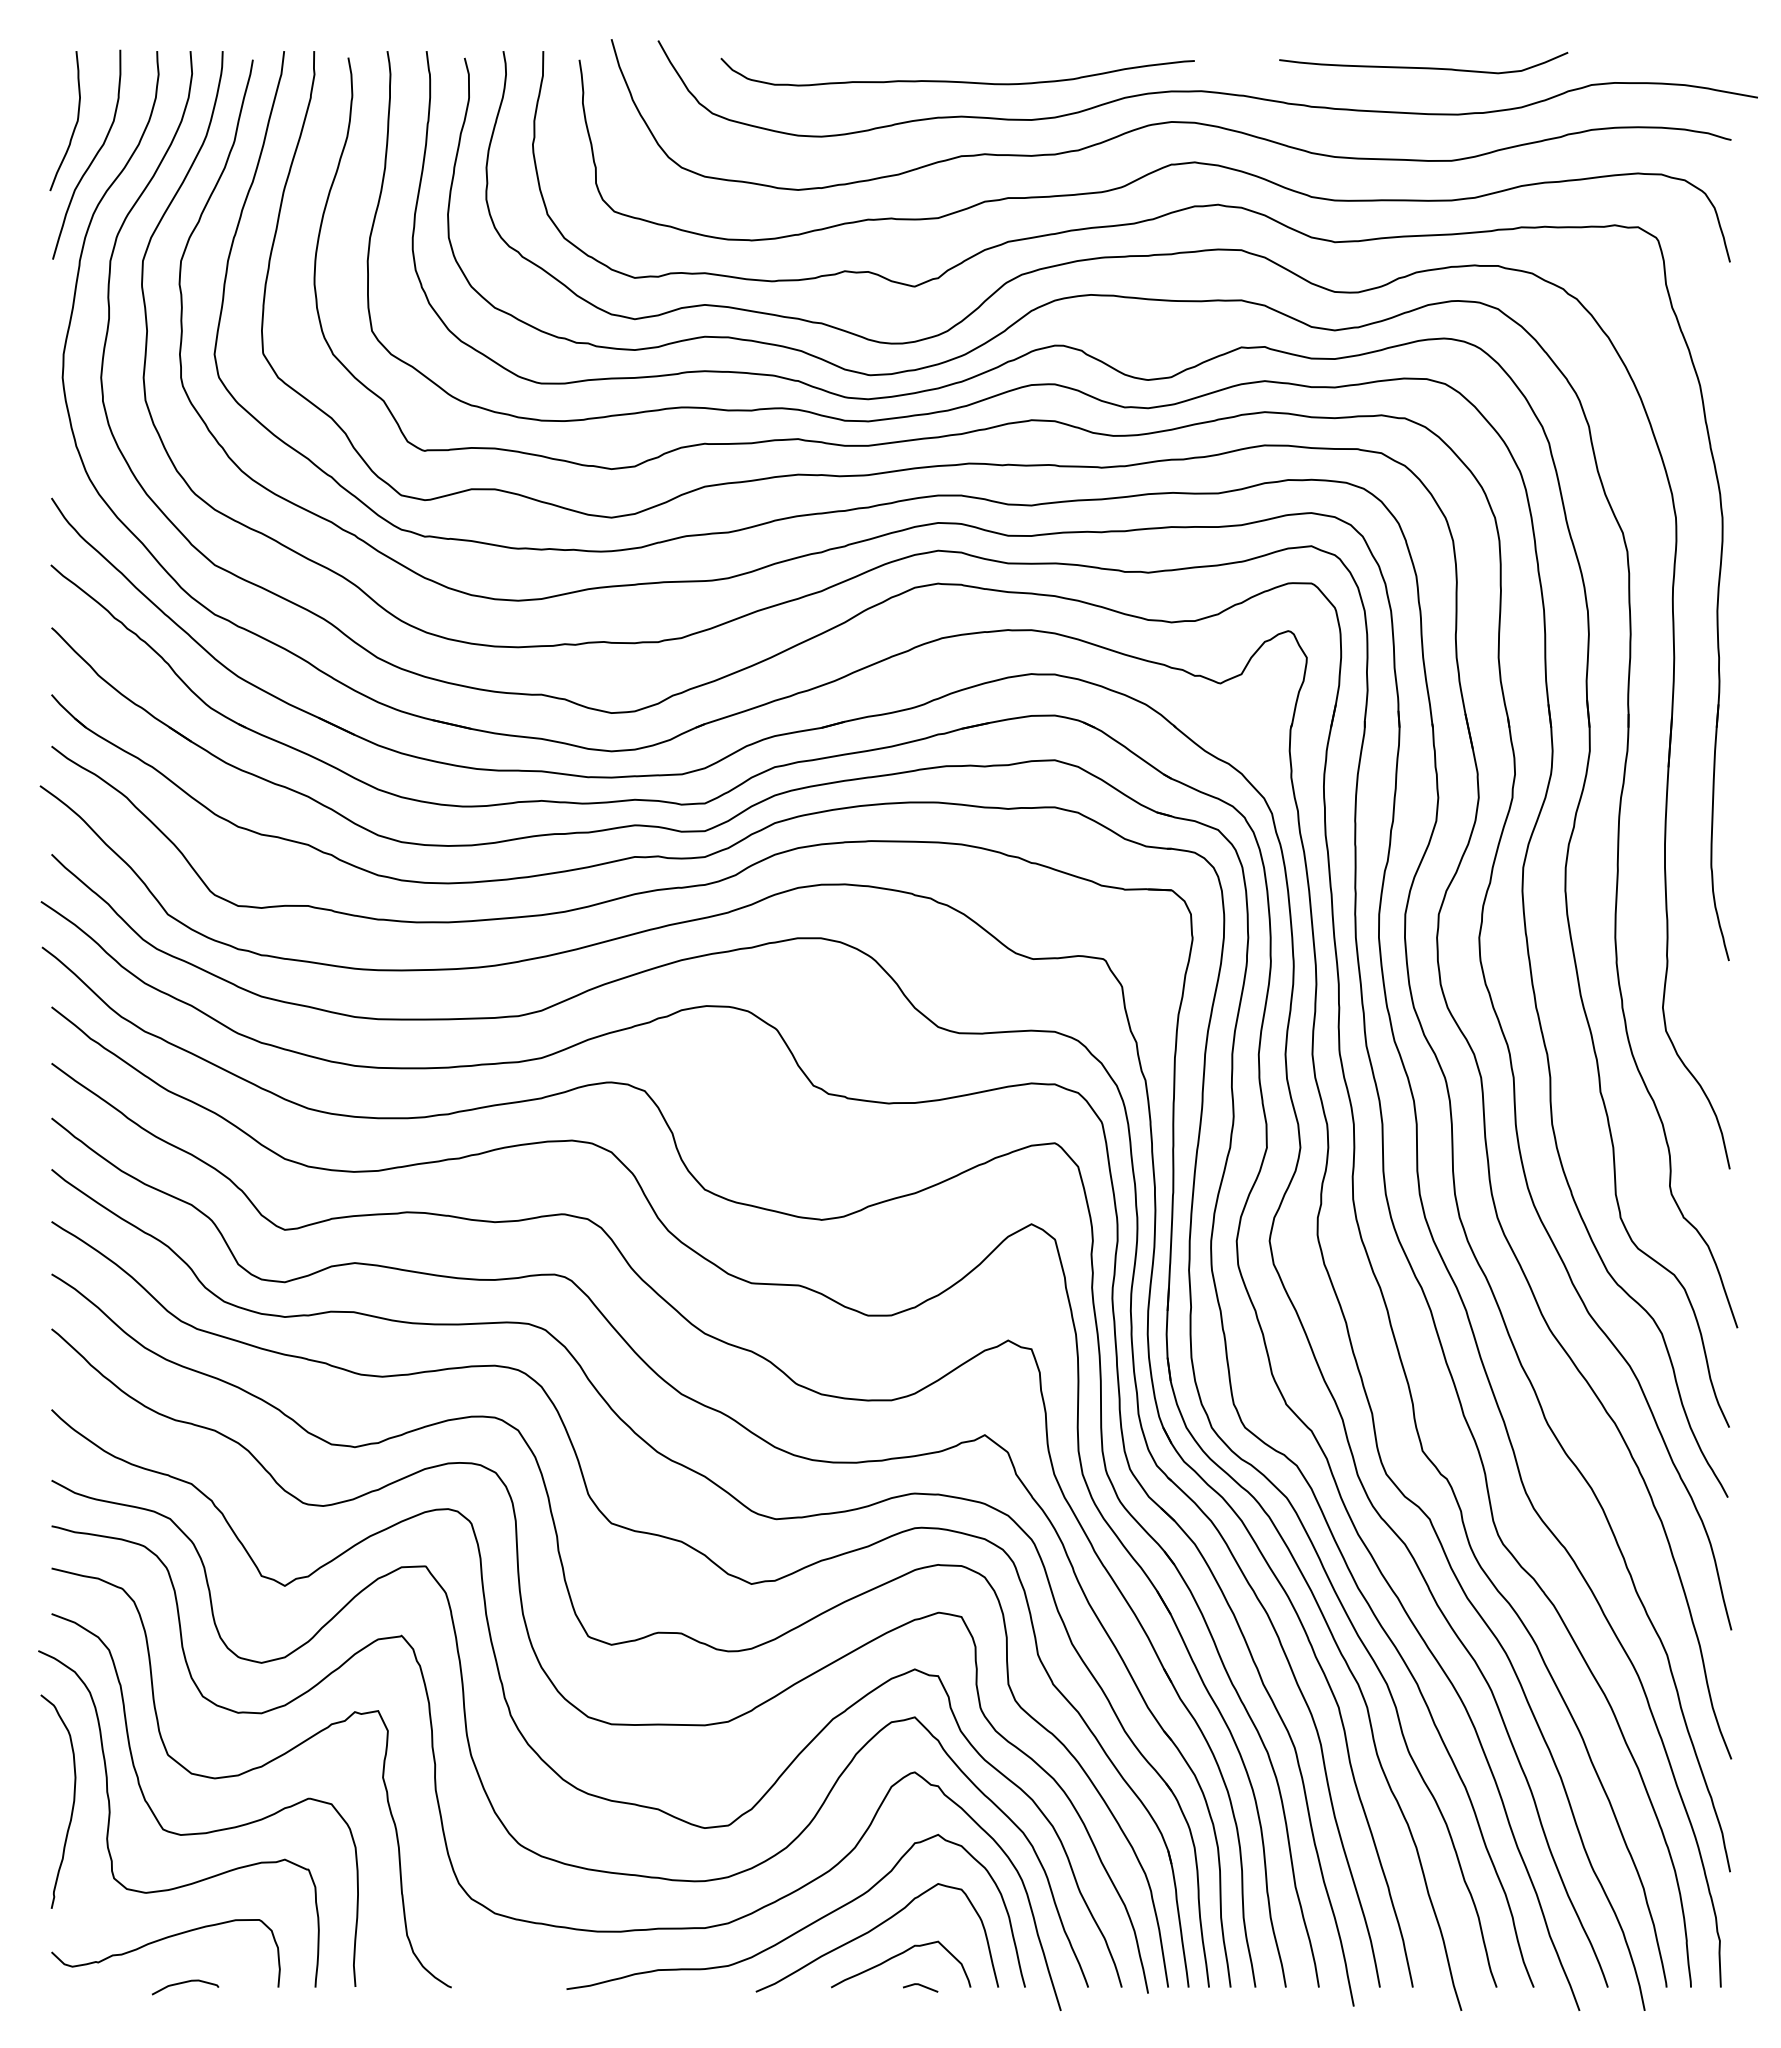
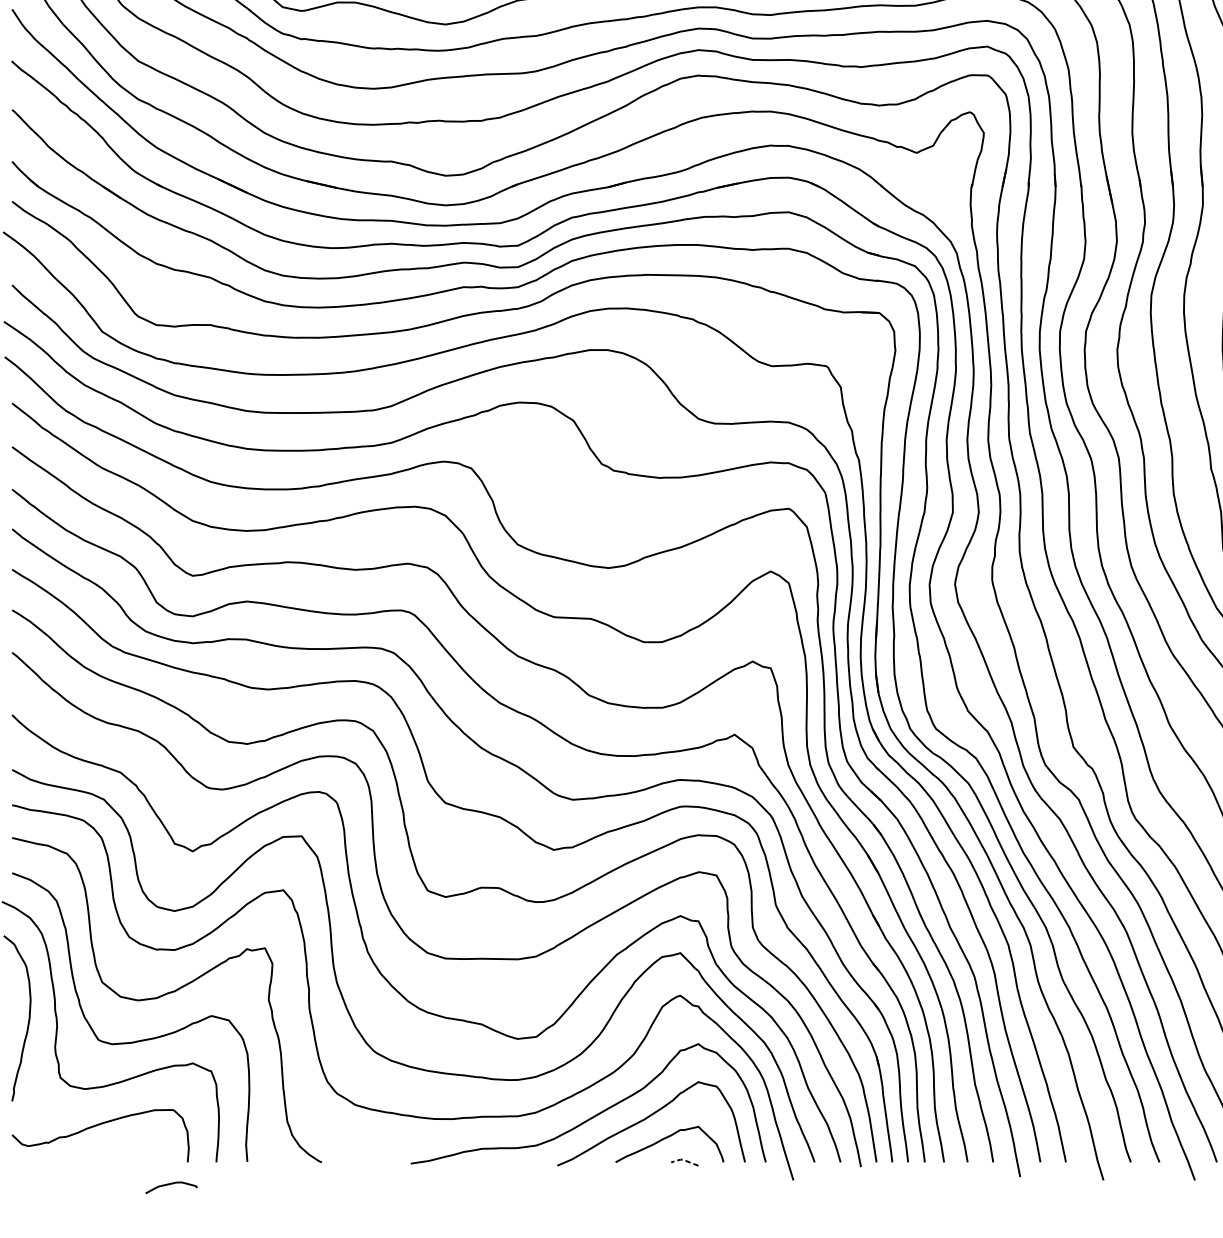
curve: (184, 1983) -> (170, 1184), moved
line: (919, 1984) -> (684, 1159), solid -> dashed

